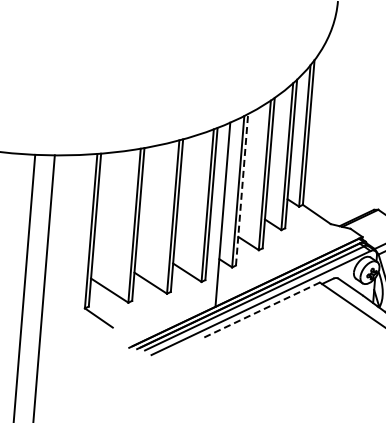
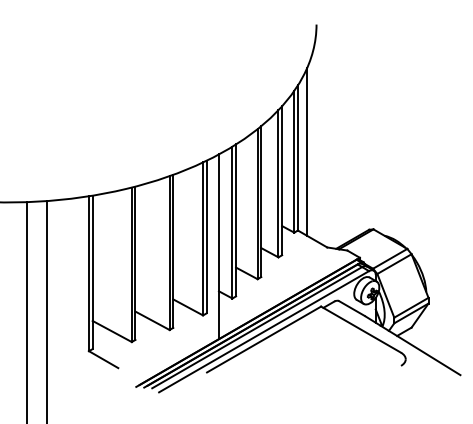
line: (318, 126) -> (307, 151), added
line: (242, 189) -> (236, 220), dashed -> solid
line: (260, 310) -> (264, 339), dashed -> solid

